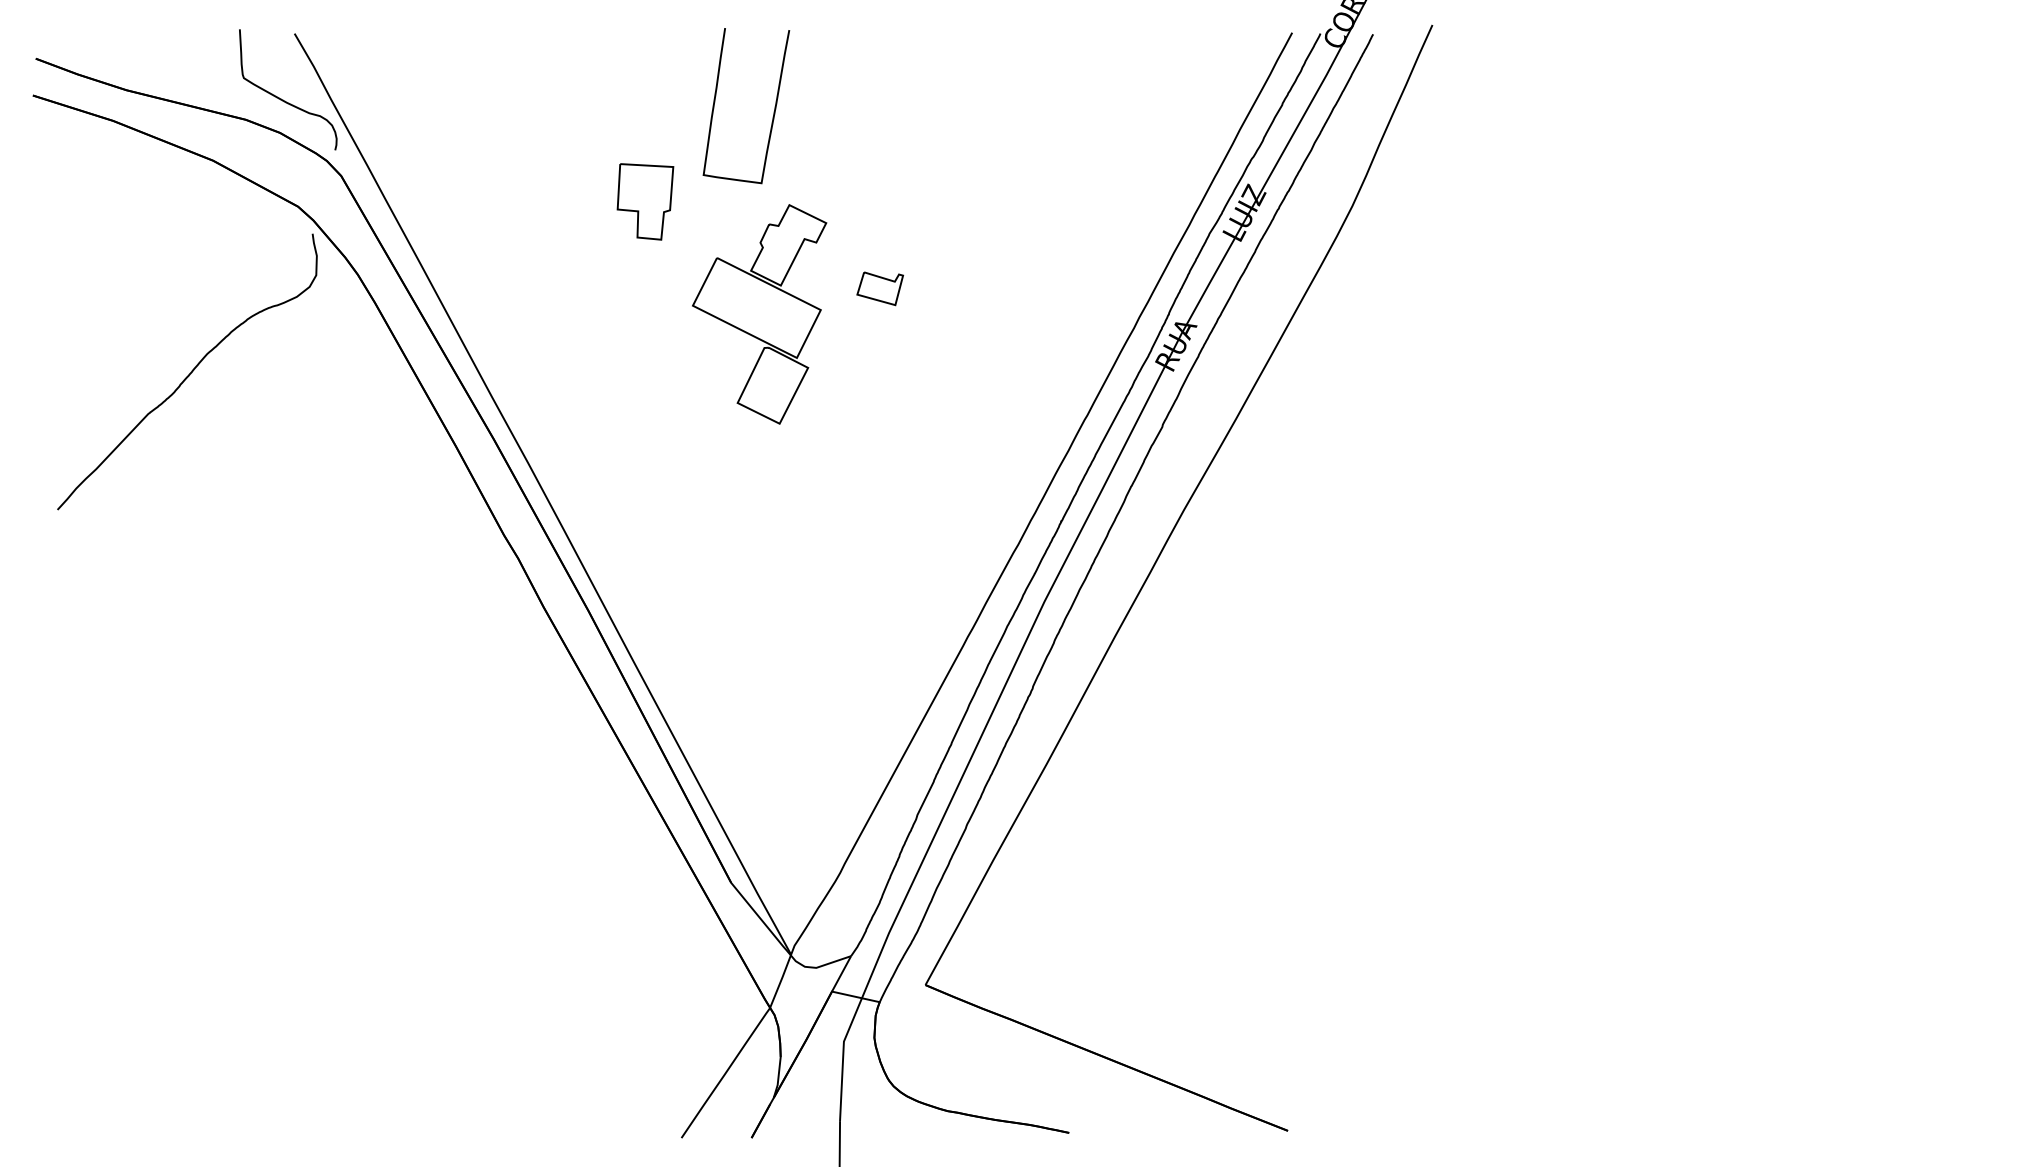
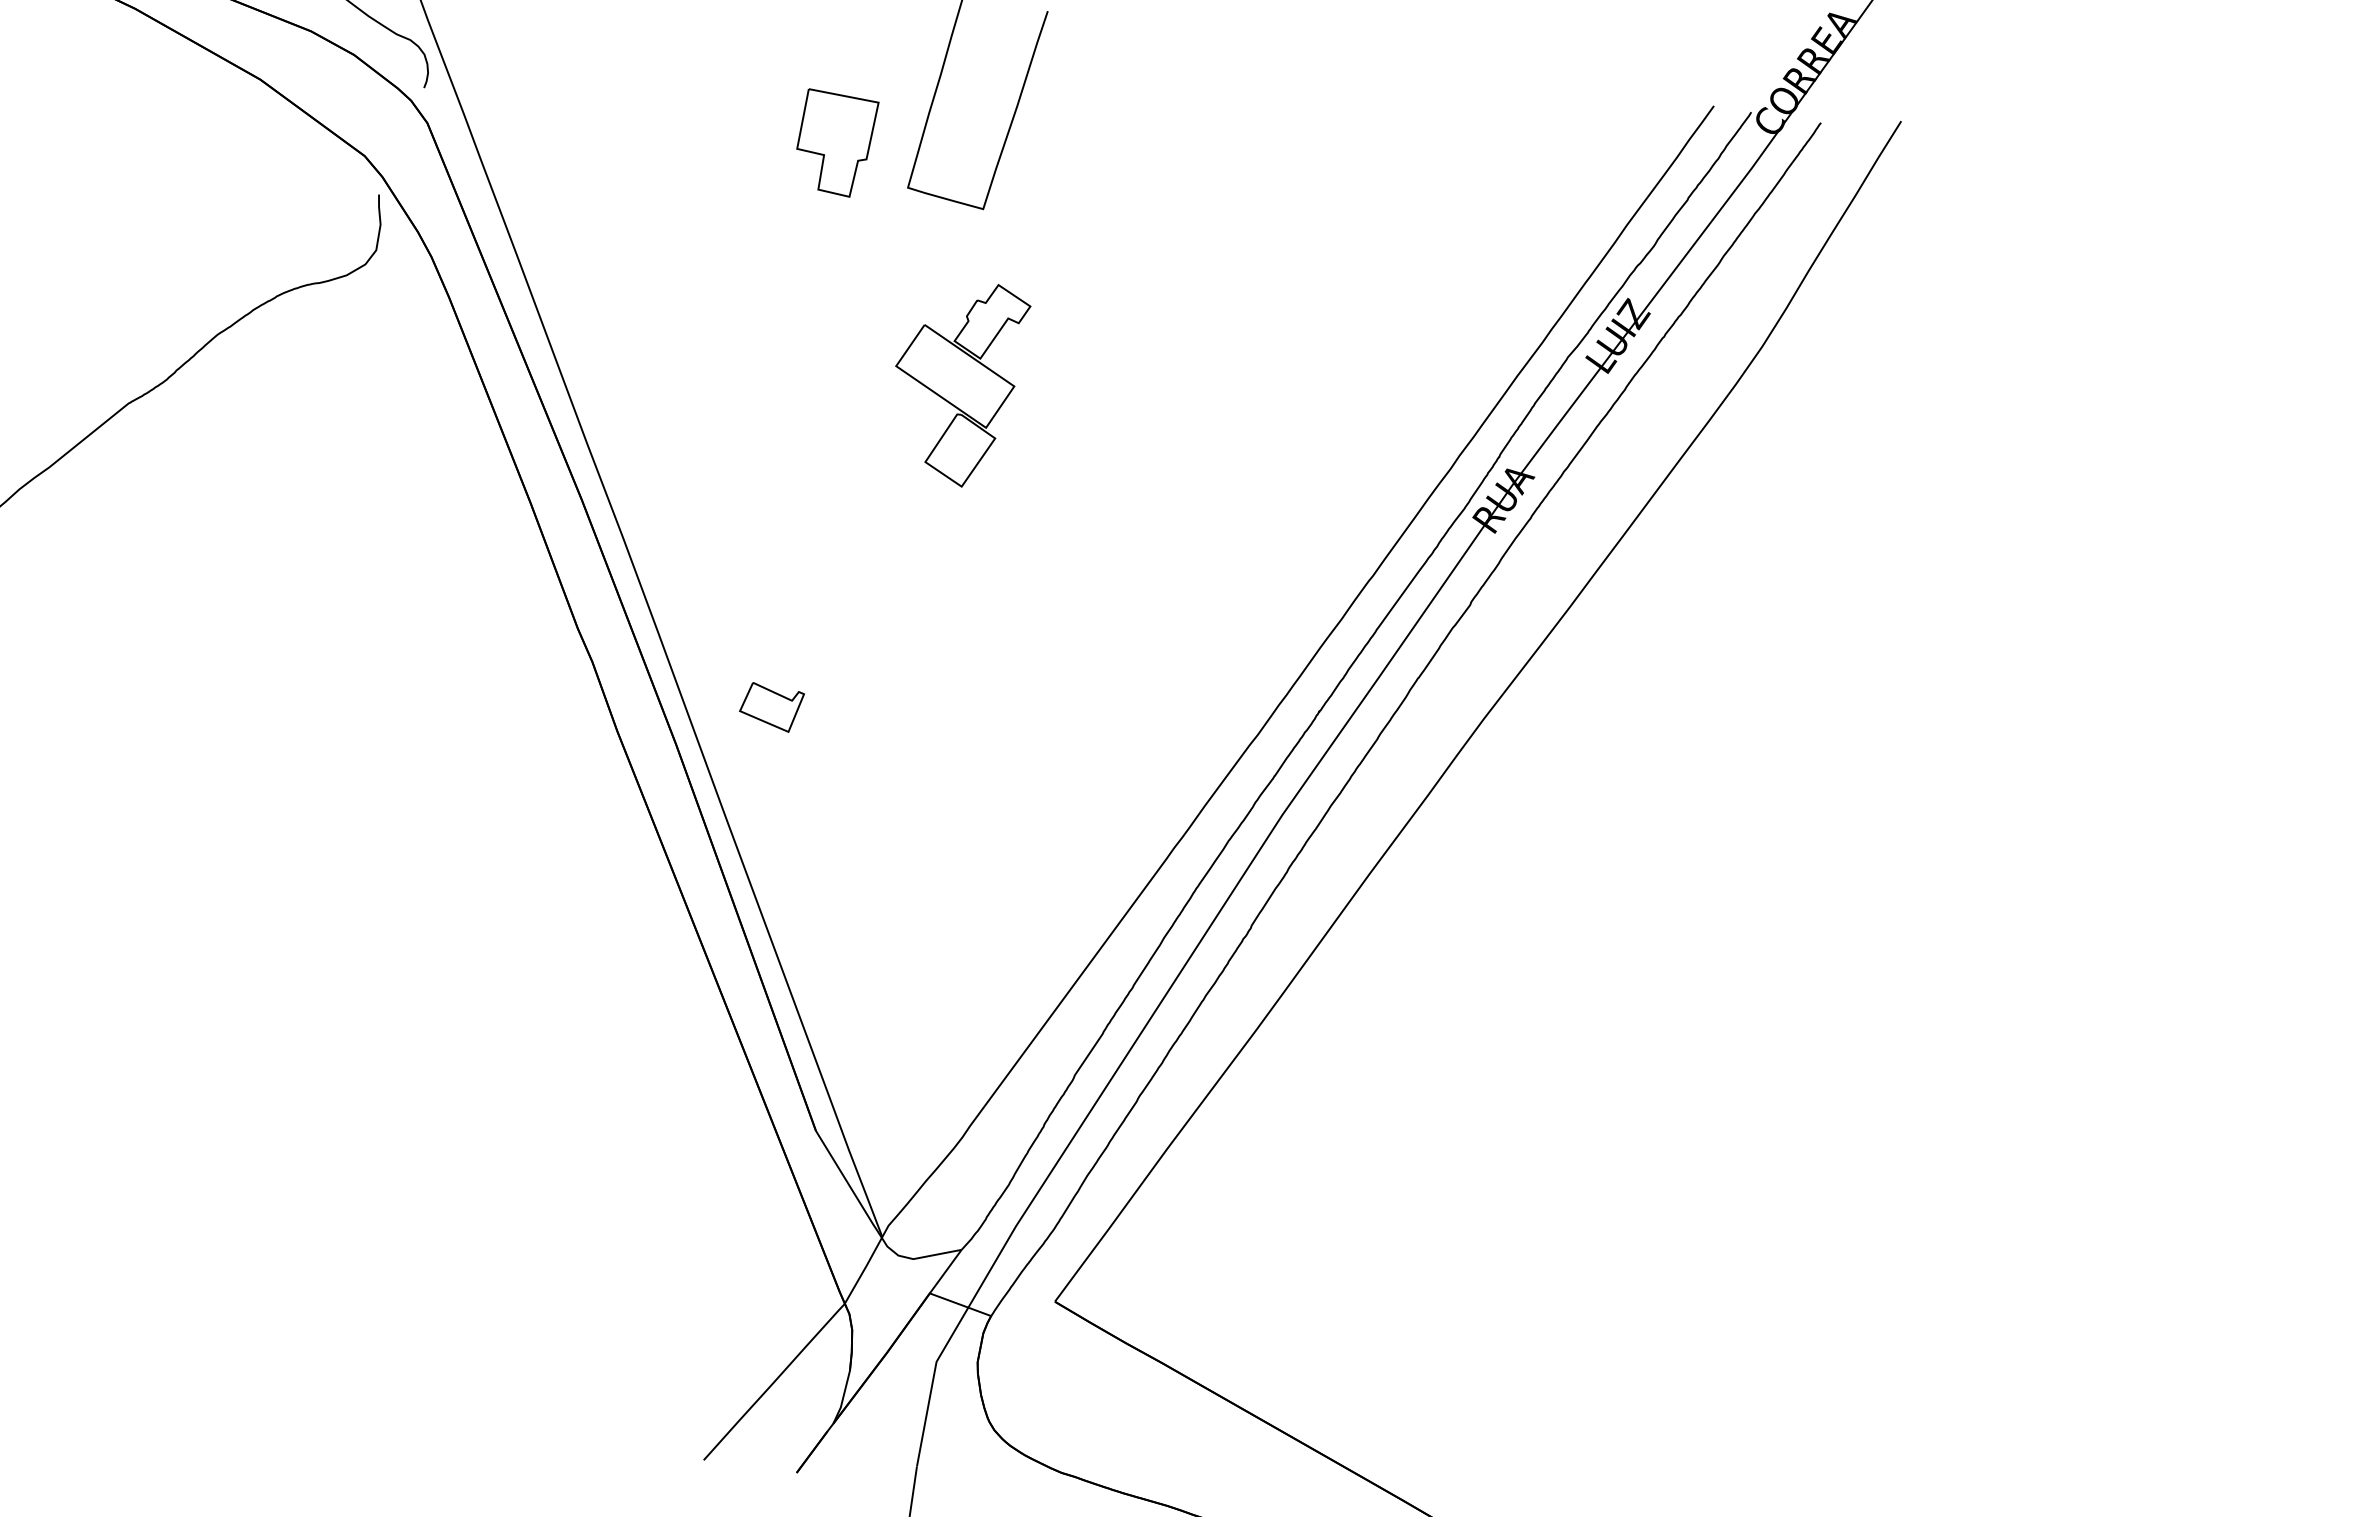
part: (645, 201) -> (835, 143), moved
part: (880, 288) -> (771, 707), moved
part: (759, 314) -> (956, 382), size x0.7

